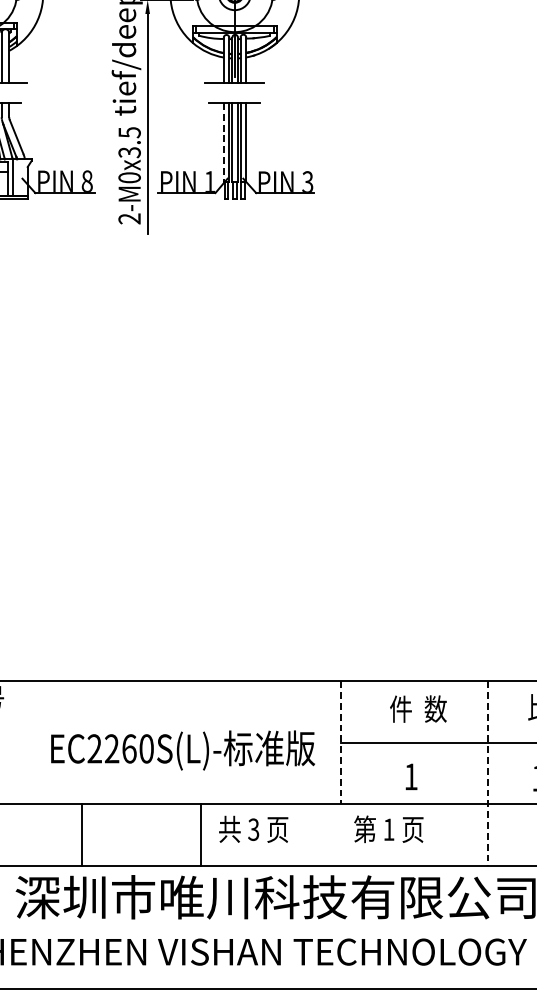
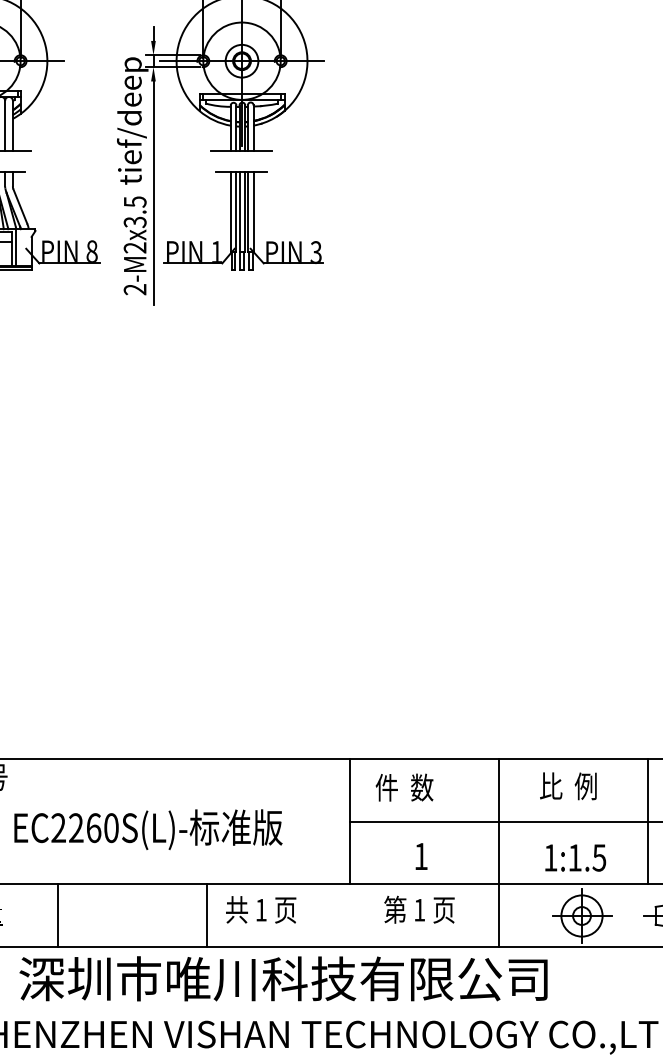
line: (223, 142) -> (230, 212), dashed -> solid
text: (128, 177) -> (134, 247), 2-M0 -> 2-M2
text: (418, 708) -> (404, 787), moved
line: (341, 743) -> (350, 822), dashed -> solid
text: (183, 750) -> (148, 829), moved
line: (488, 773) -> (499, 853), dashed -> solid
text: (253, 829) -> (260, 909), 3 -> 1
text: (388, 829) -> (419, 909), moved
line: (82, 834) -> (58, 915), moved

